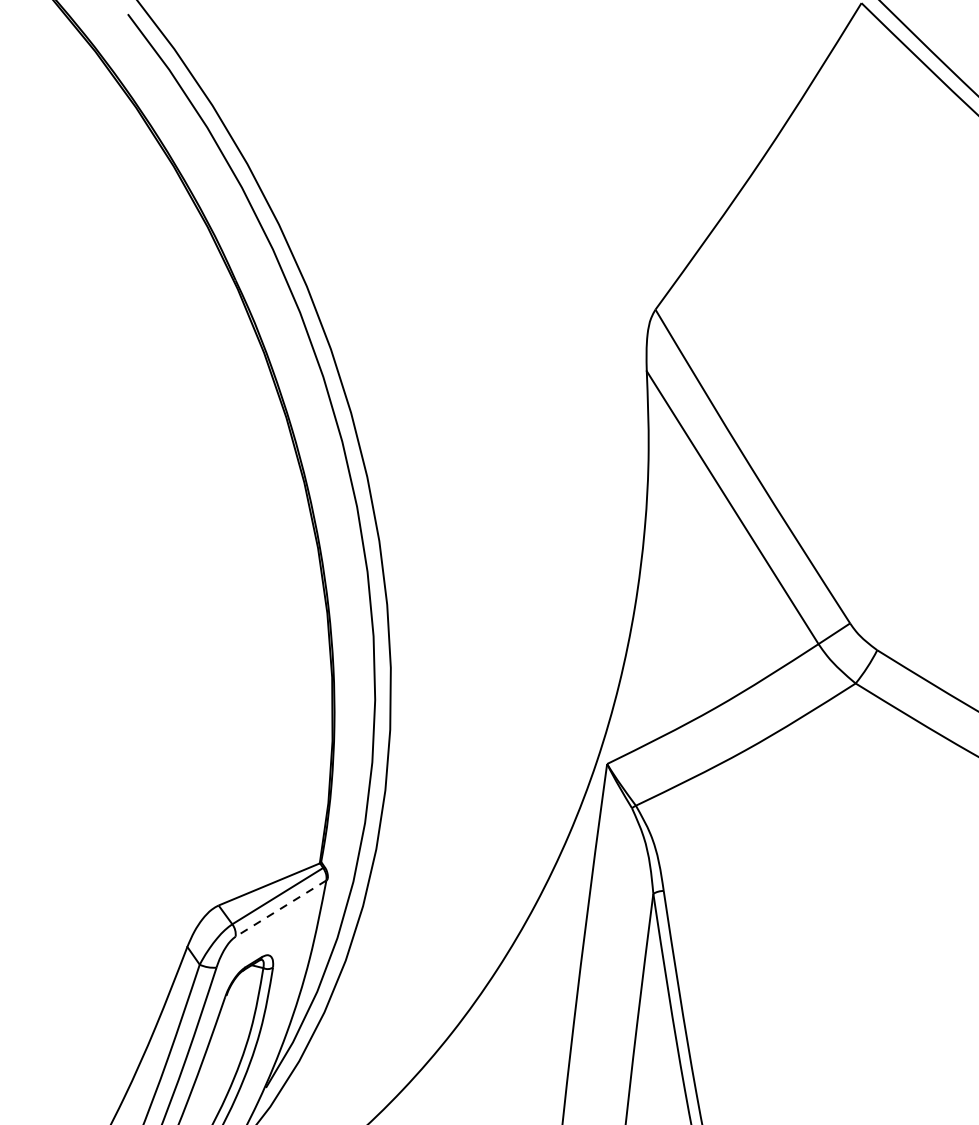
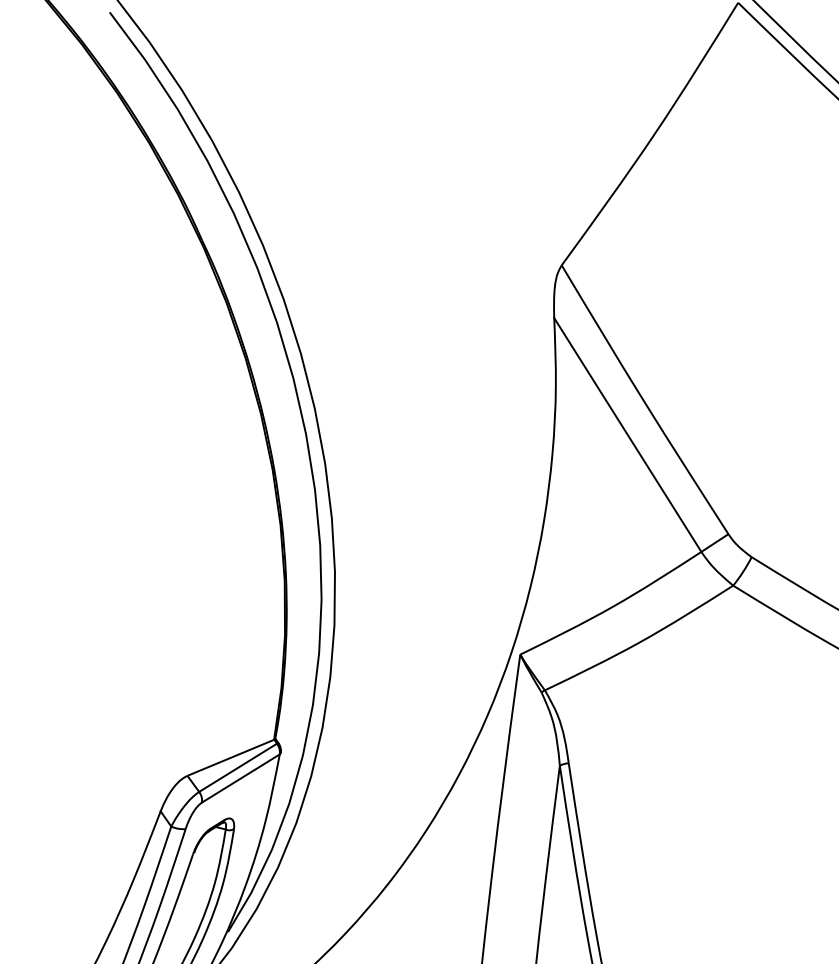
line: (280, 908) -> (240, 778), dashed -> solid

